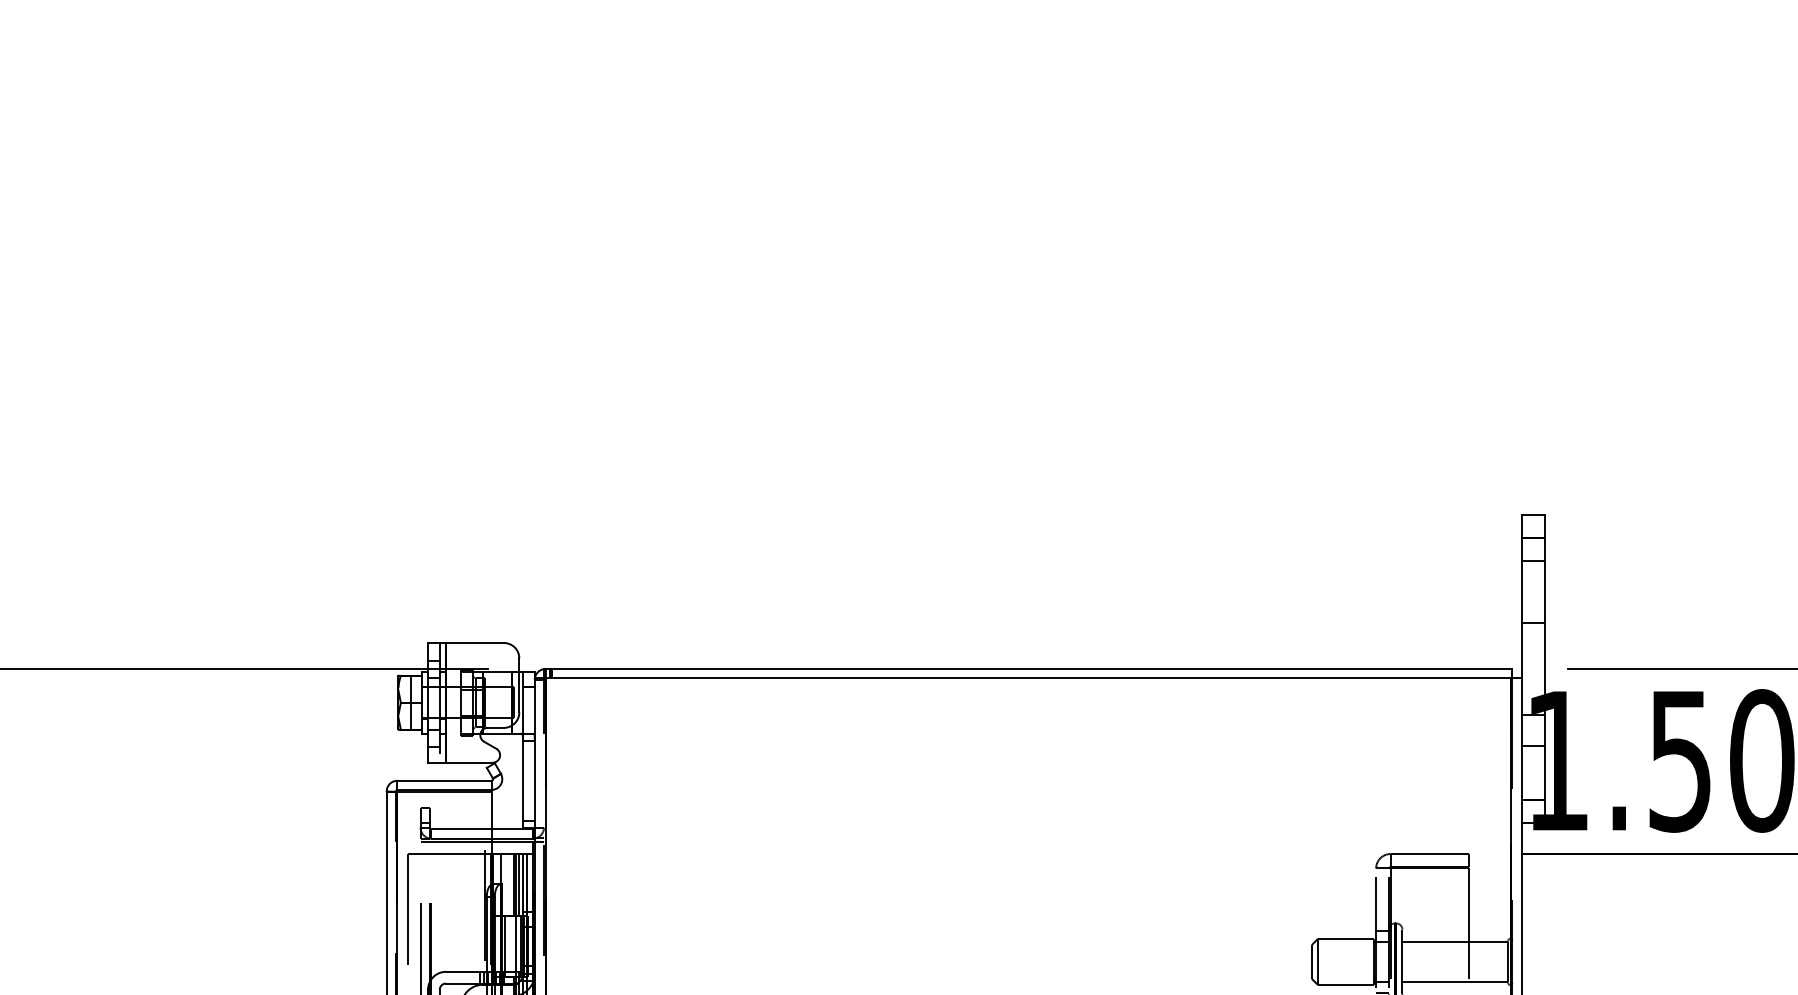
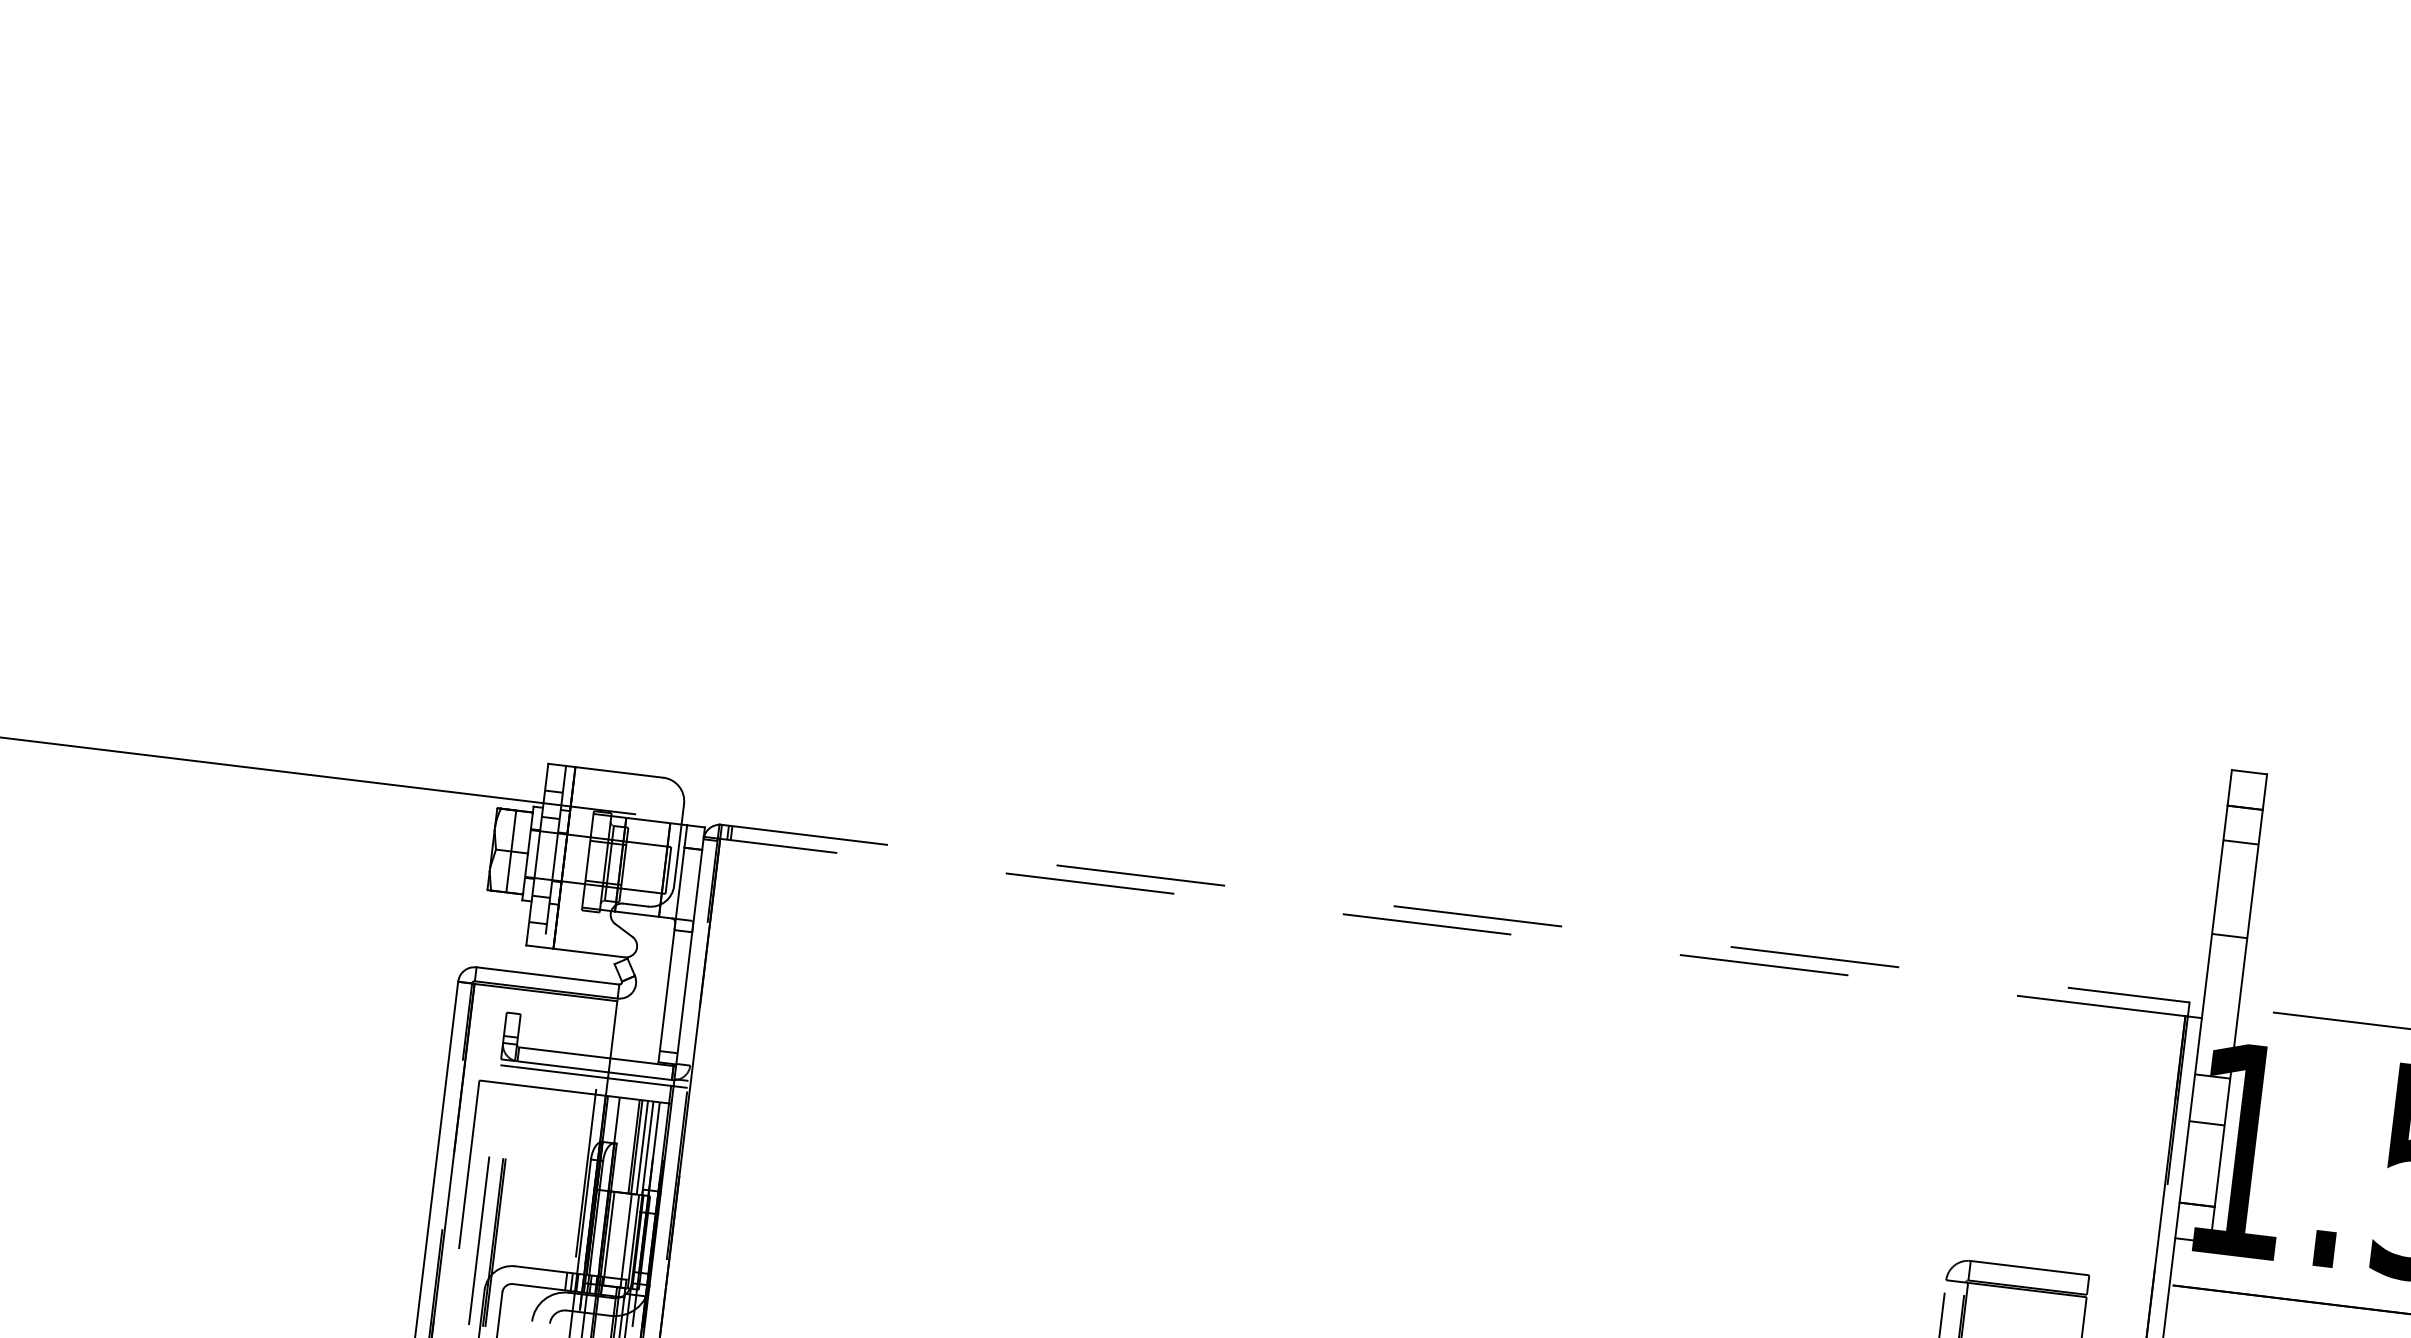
line: (1028, 669) -> (1454, 914), solid -> dashed
line: (1028, 678) -> (1453, 927), solid -> dashed

